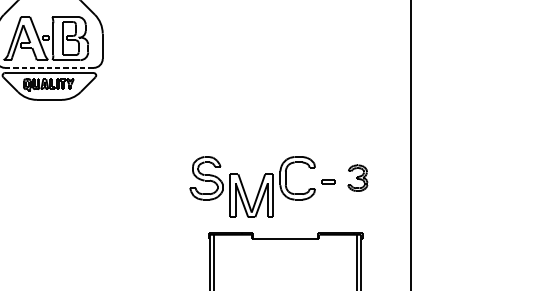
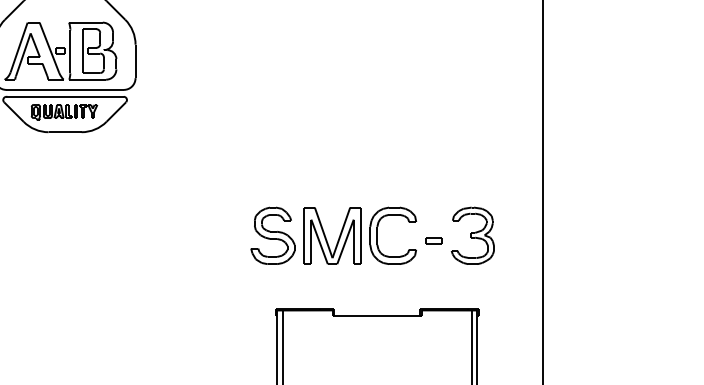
line: (49, 67) -> (65, 89), dashed -> solid
part: (357, 178) -> (472, 235), size x1.67
part: (247, 196) -> (326, 237), moved

